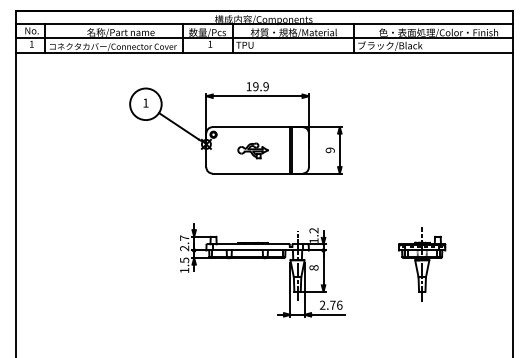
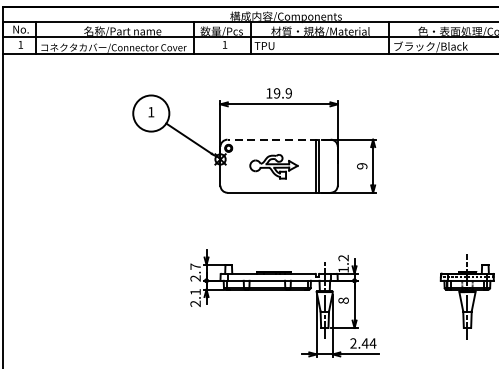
line: (257, 127) -> (278, 140), solid -> dashed
part: (252, 150) -> (273, 166), size x1.4
text: (184, 265) -> (195, 297), 1.5 -> 2.1
text: (335, 304) -> (368, 342), 2.76 -> 2.44

